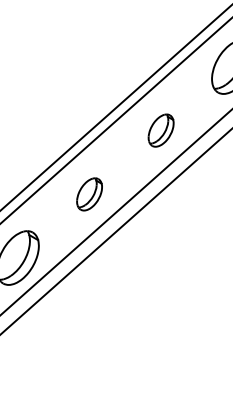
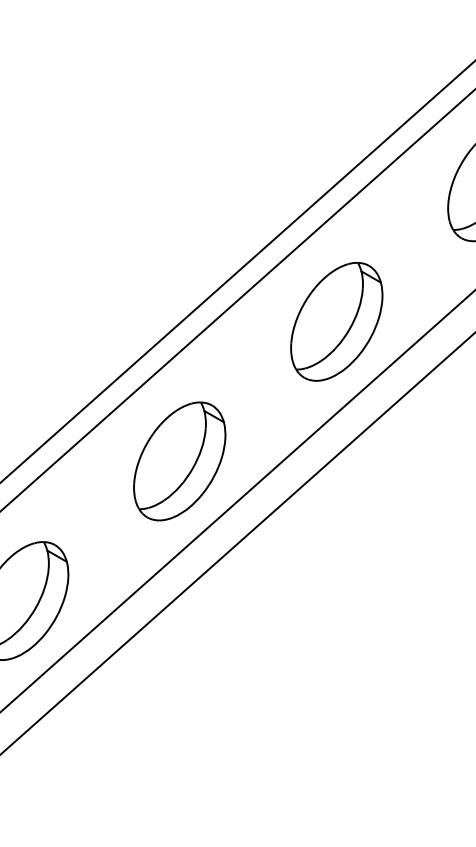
part: (160, 130) -> (335, 321), size x1.67
part: (89, 194) -> (179, 461), size x1.67

